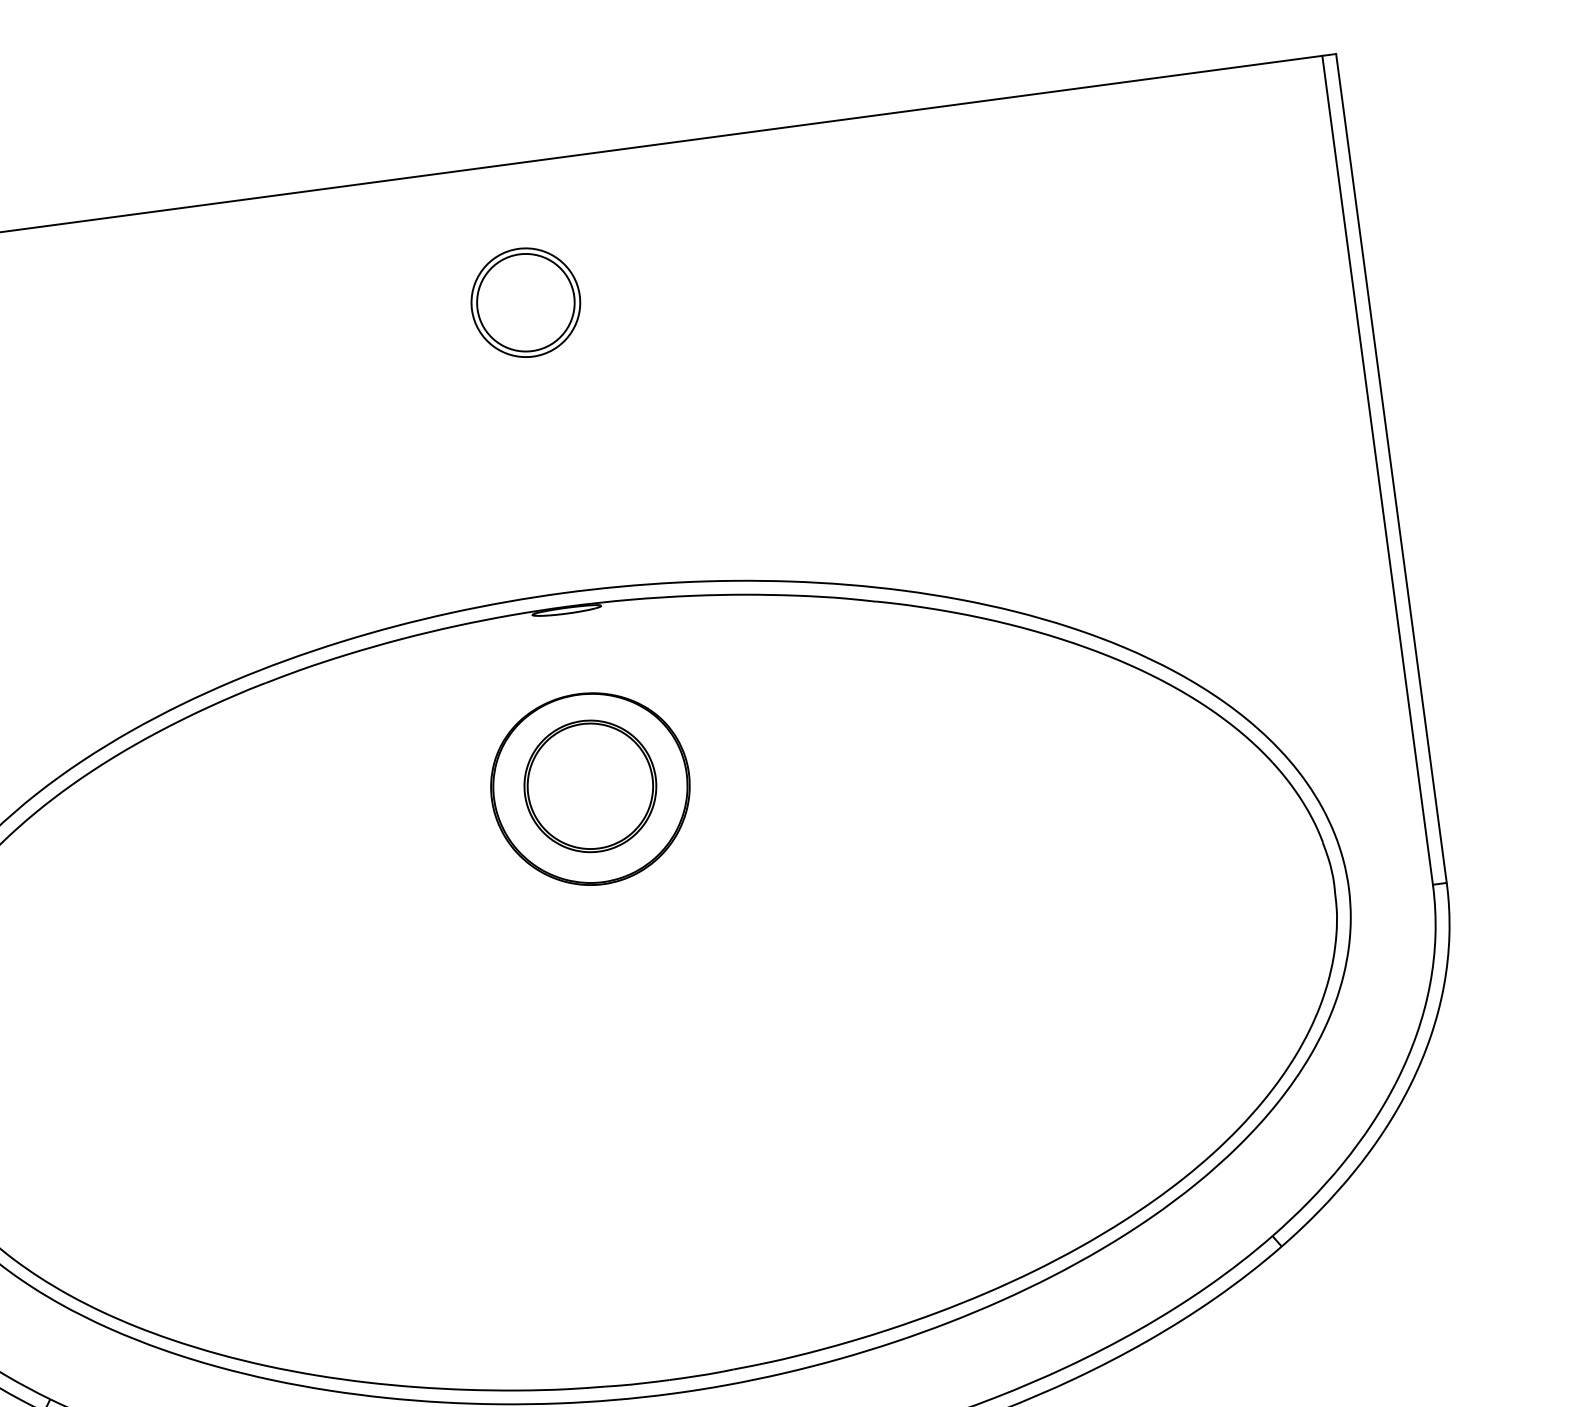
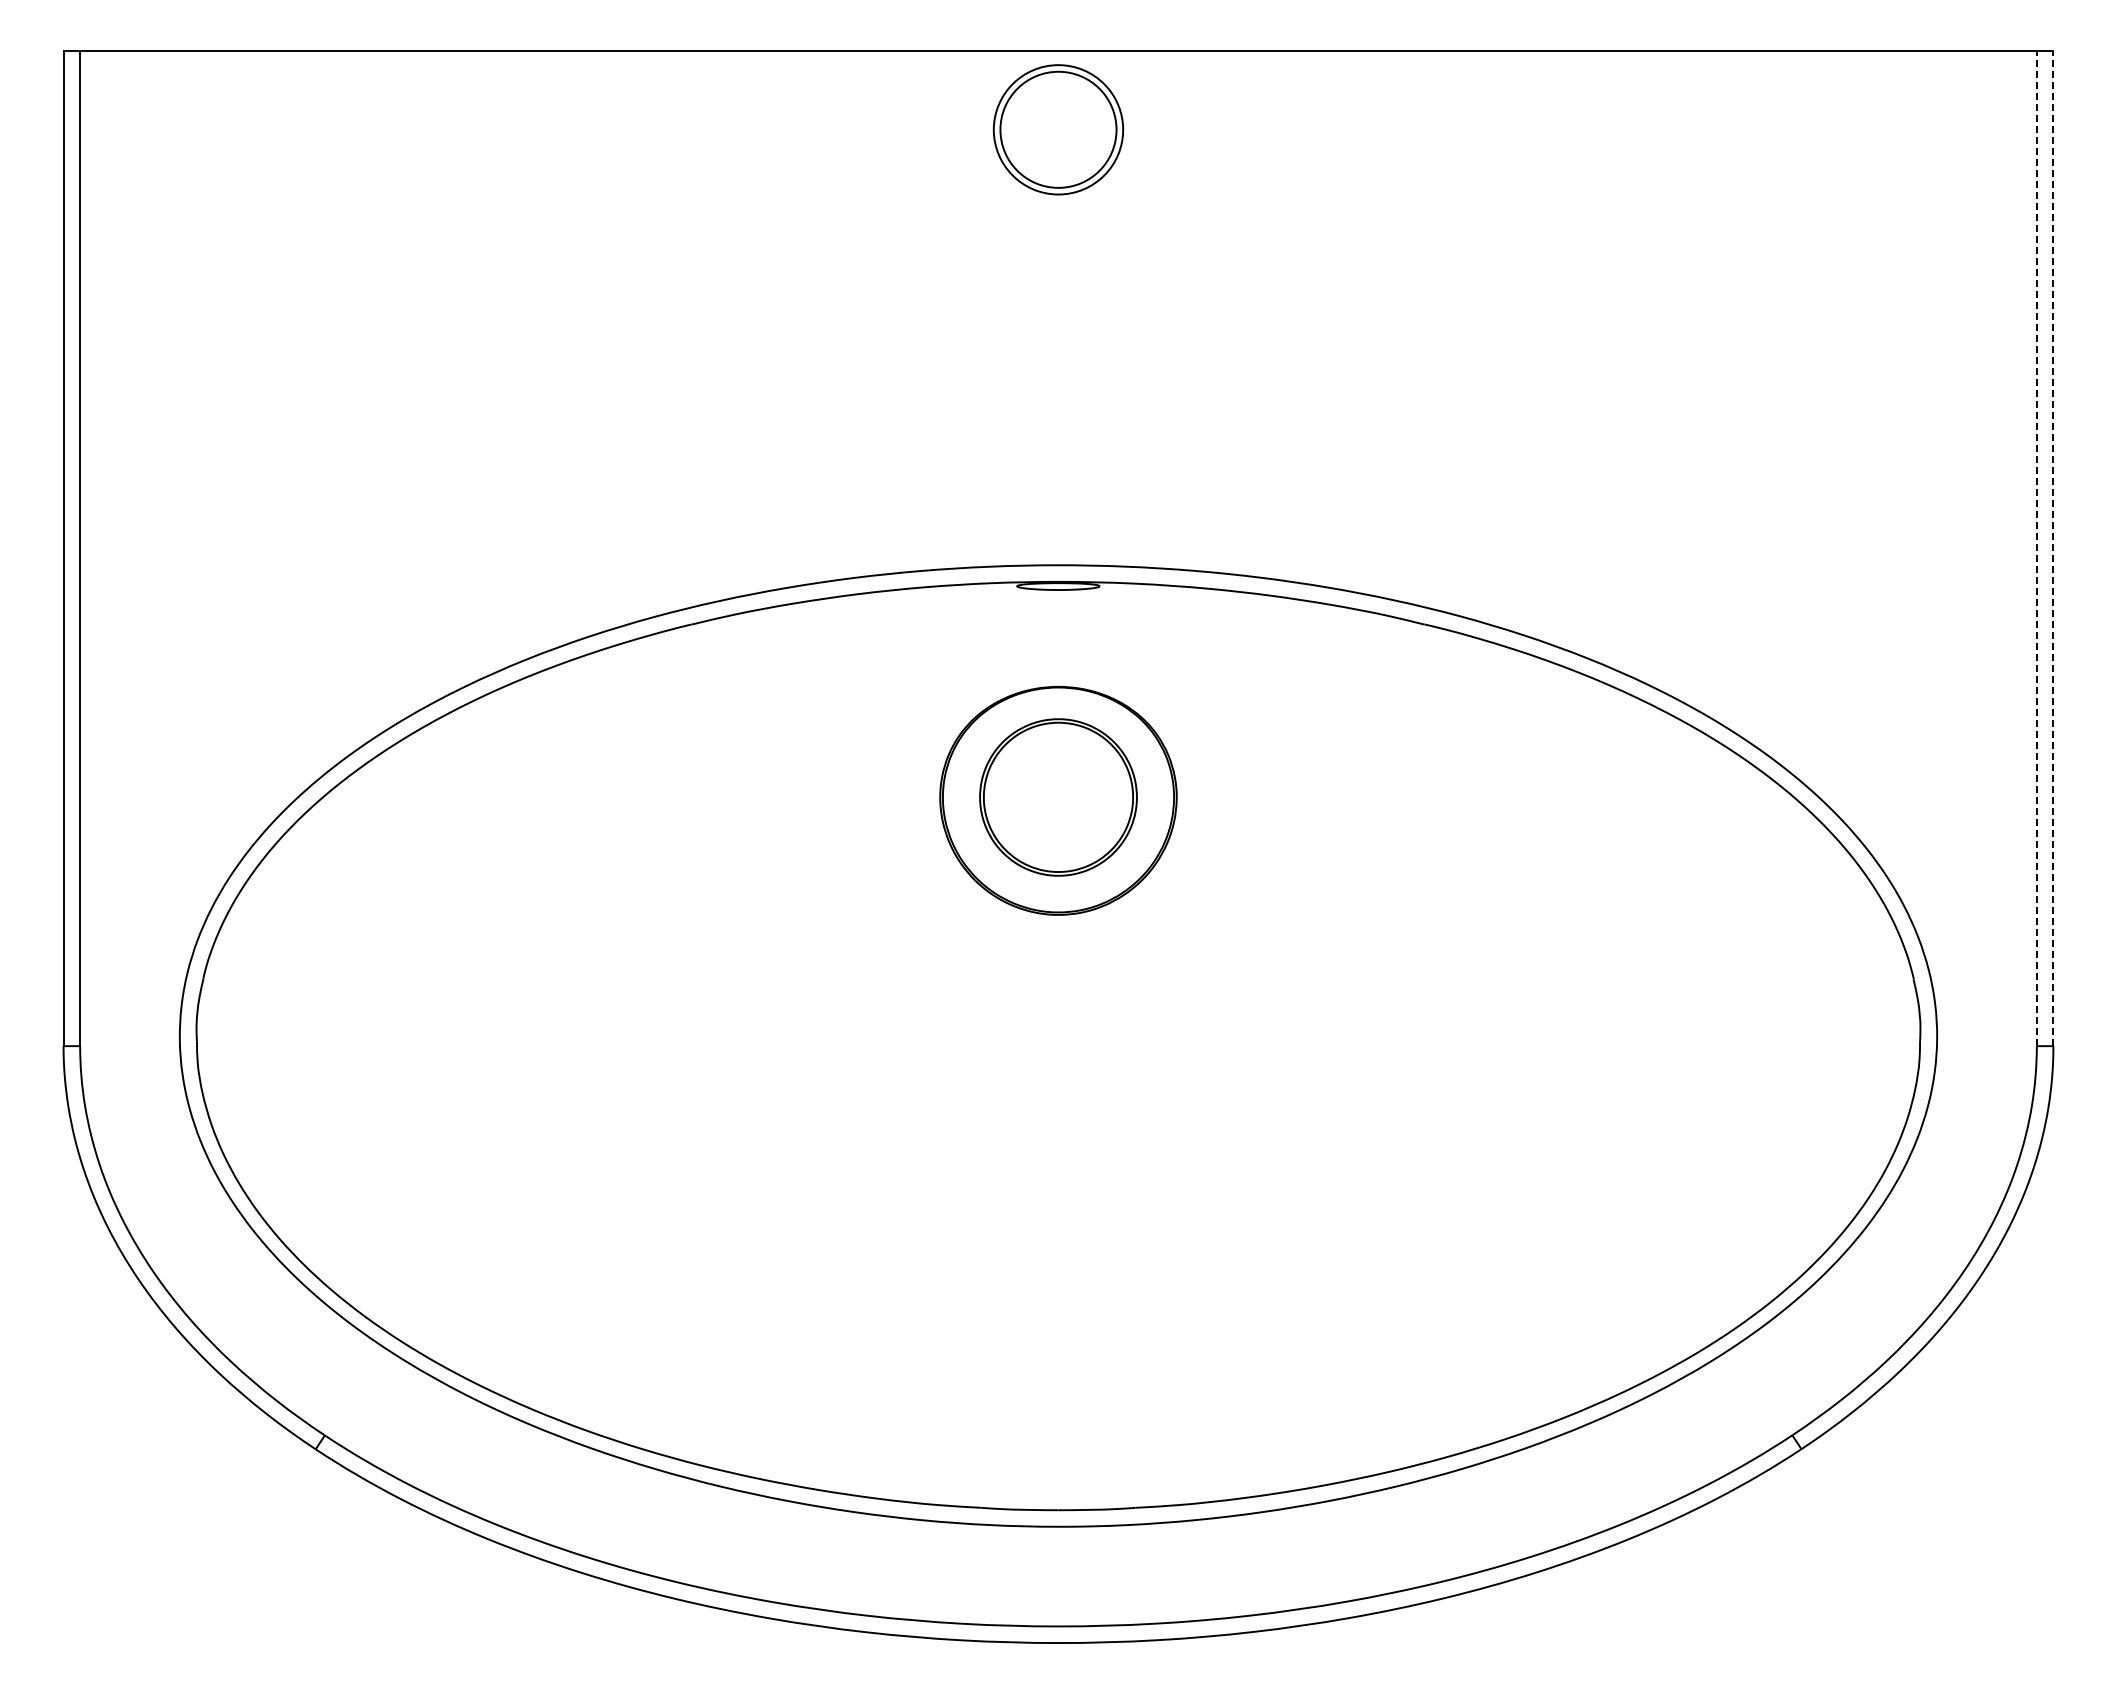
part: (525, 302) -> (1058, 129), moved
line: (1391, 468) -> (2053, 548), solid -> dashed
line: (1377, 470) -> (2036, 548), solid -> dashed

